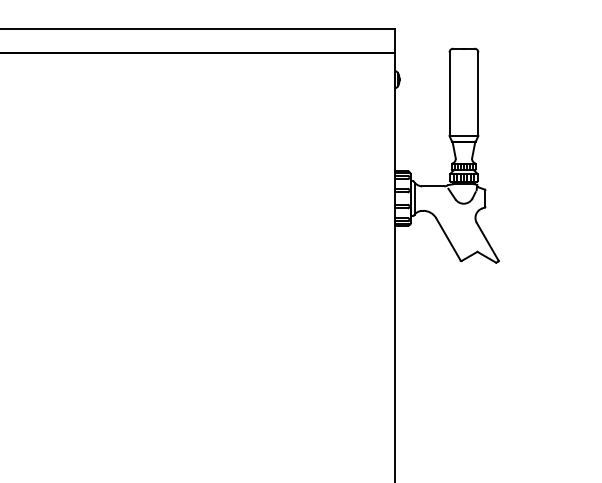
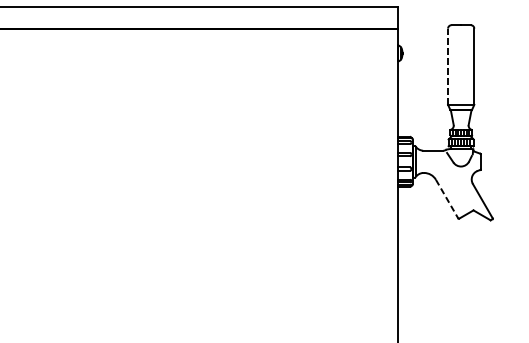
line: (449, 94) -> (448, 66), solid -> dashed
line: (448, 239) -> (447, 199), solid -> dashed

